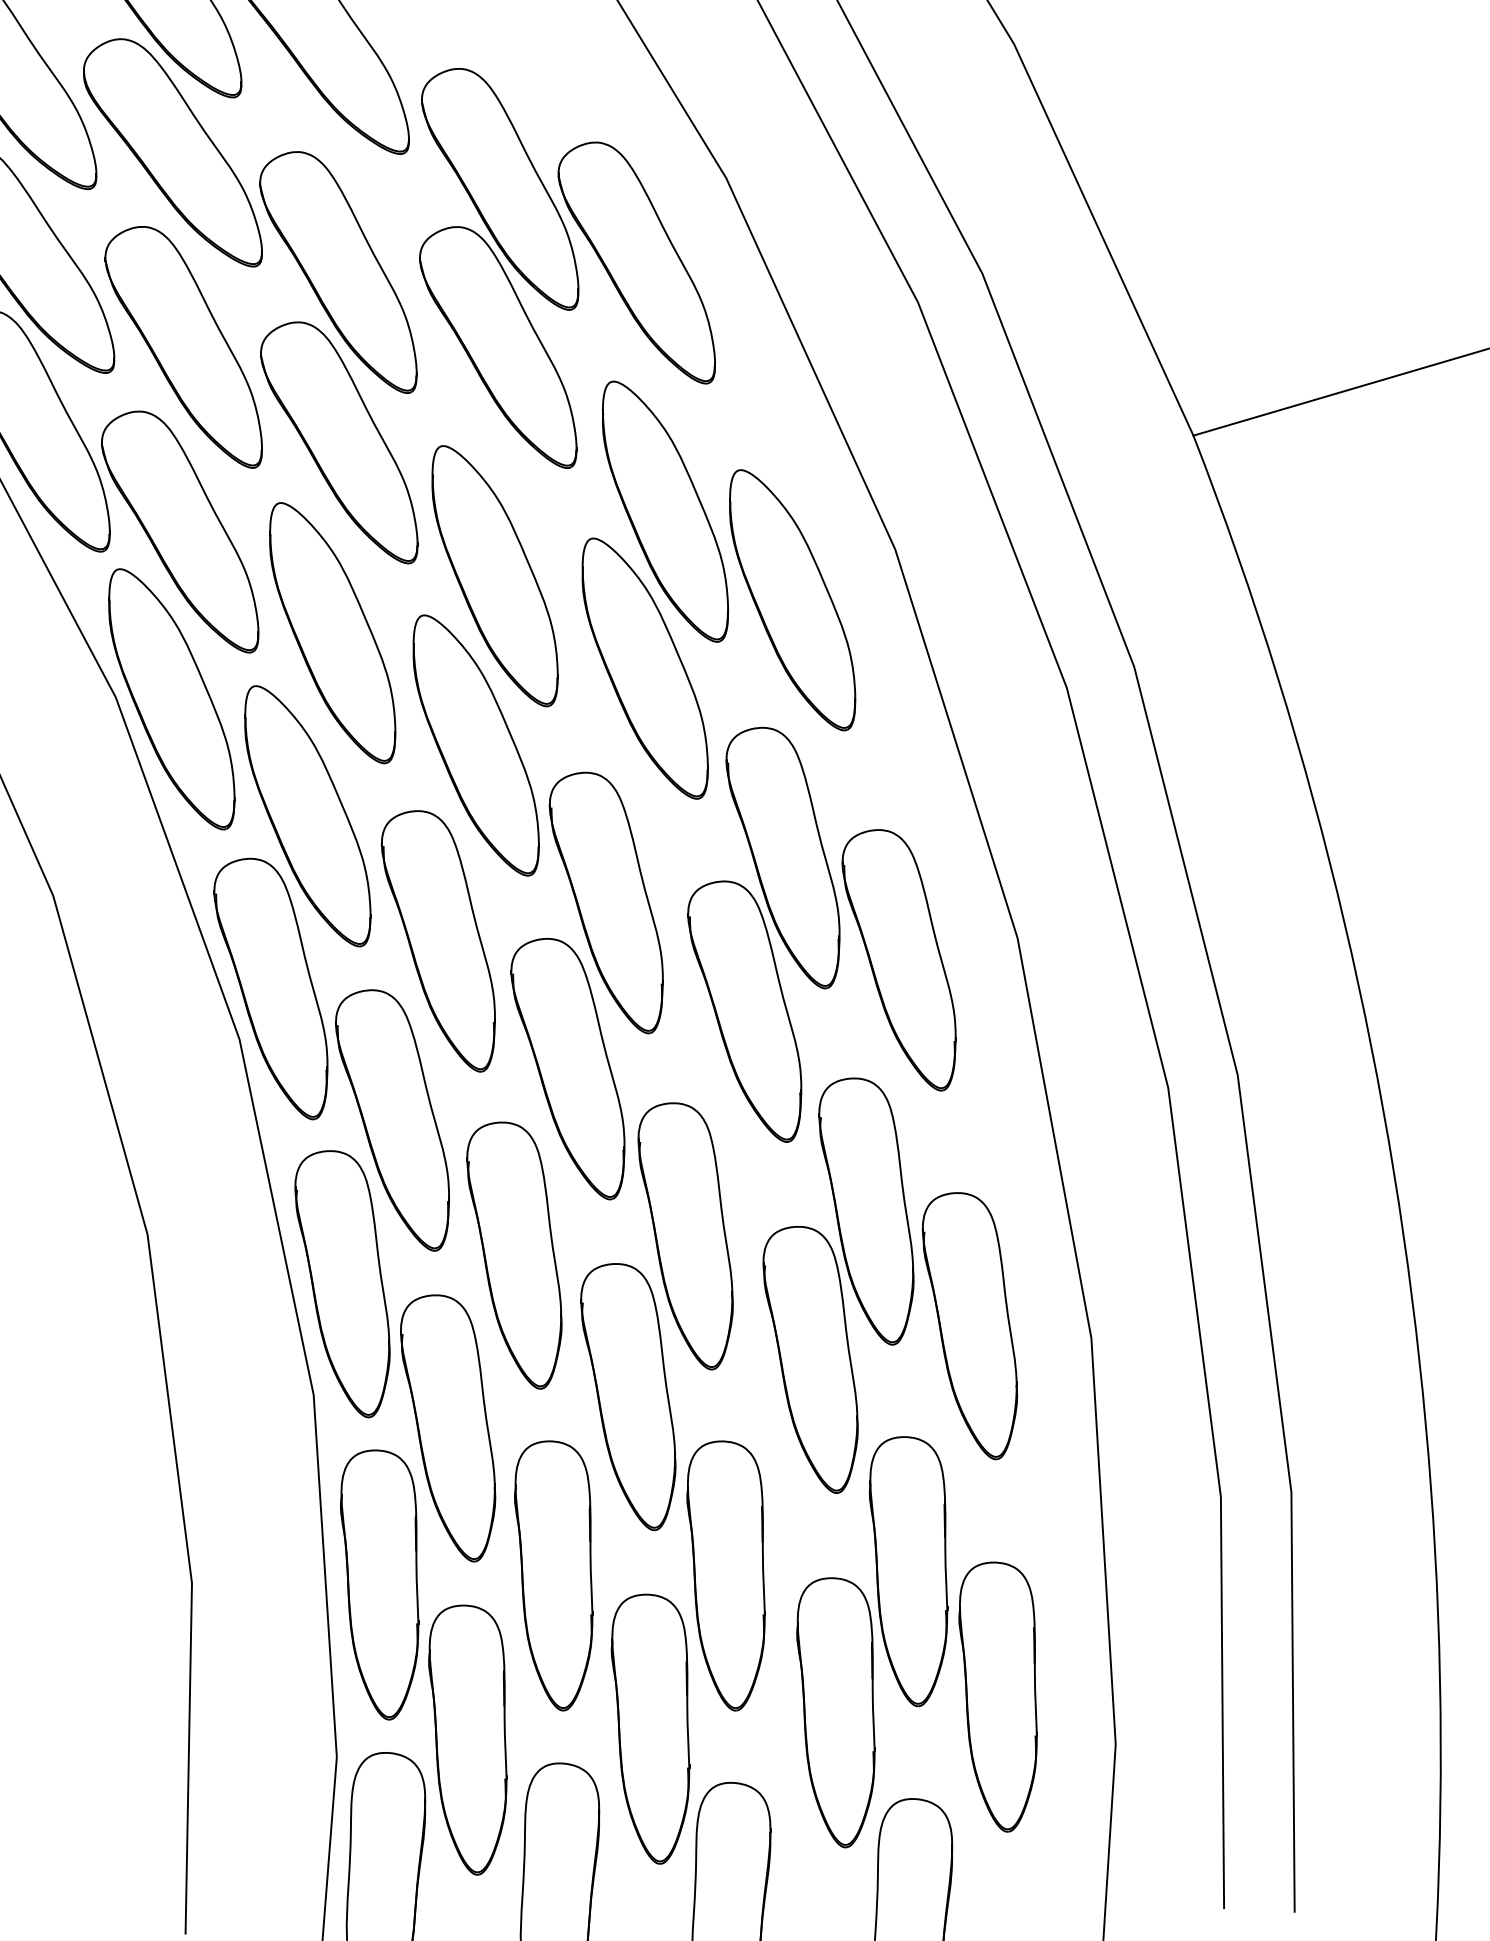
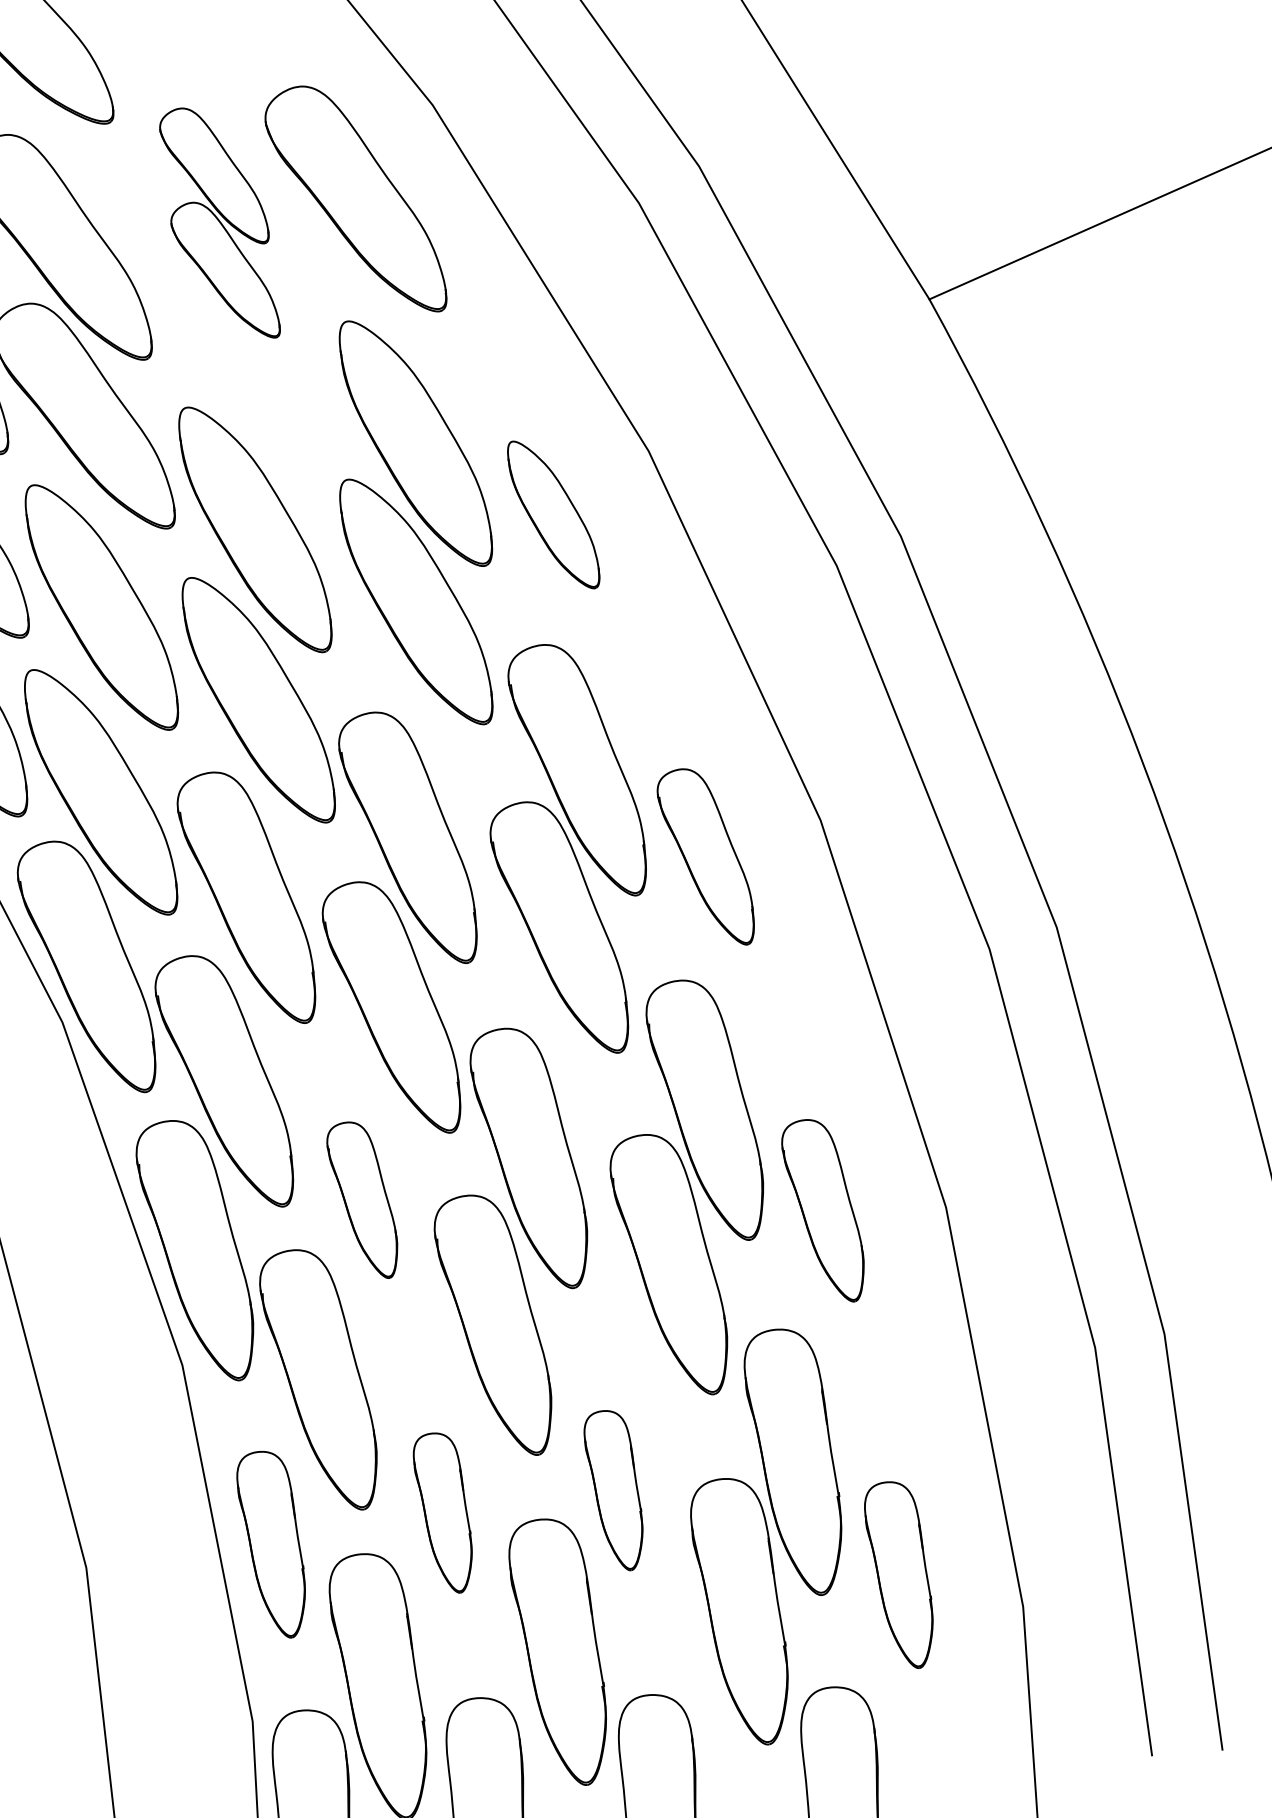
part: (499, 268) -> (219, 224), size x0.6
part: (792, 600) -> (553, 515), size x0.6
part: (898, 960) -> (705, 858), size x0.7
part: (514, 1255) -> (363, 1200), size x0.6
part: (969, 1326) -> (823, 1211), size x0.7
part: (553, 1575) -> (443, 1513), size x0.6
part: (725, 1575) -> (614, 1490), size x0.6
part: (379, 1584) -> (272, 1544), size x0.7
part: (997, 1696) -> (899, 1575), size x0.7

